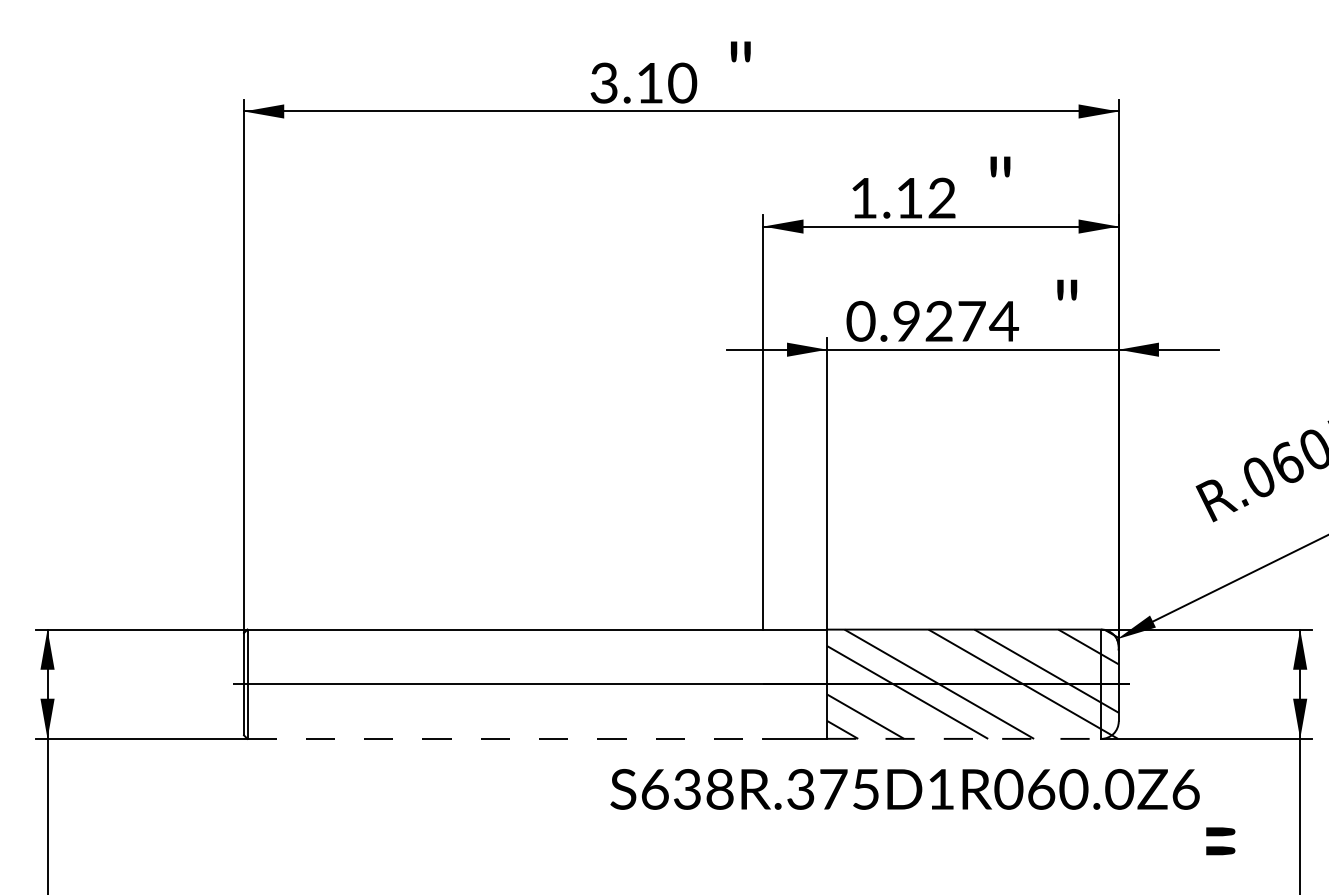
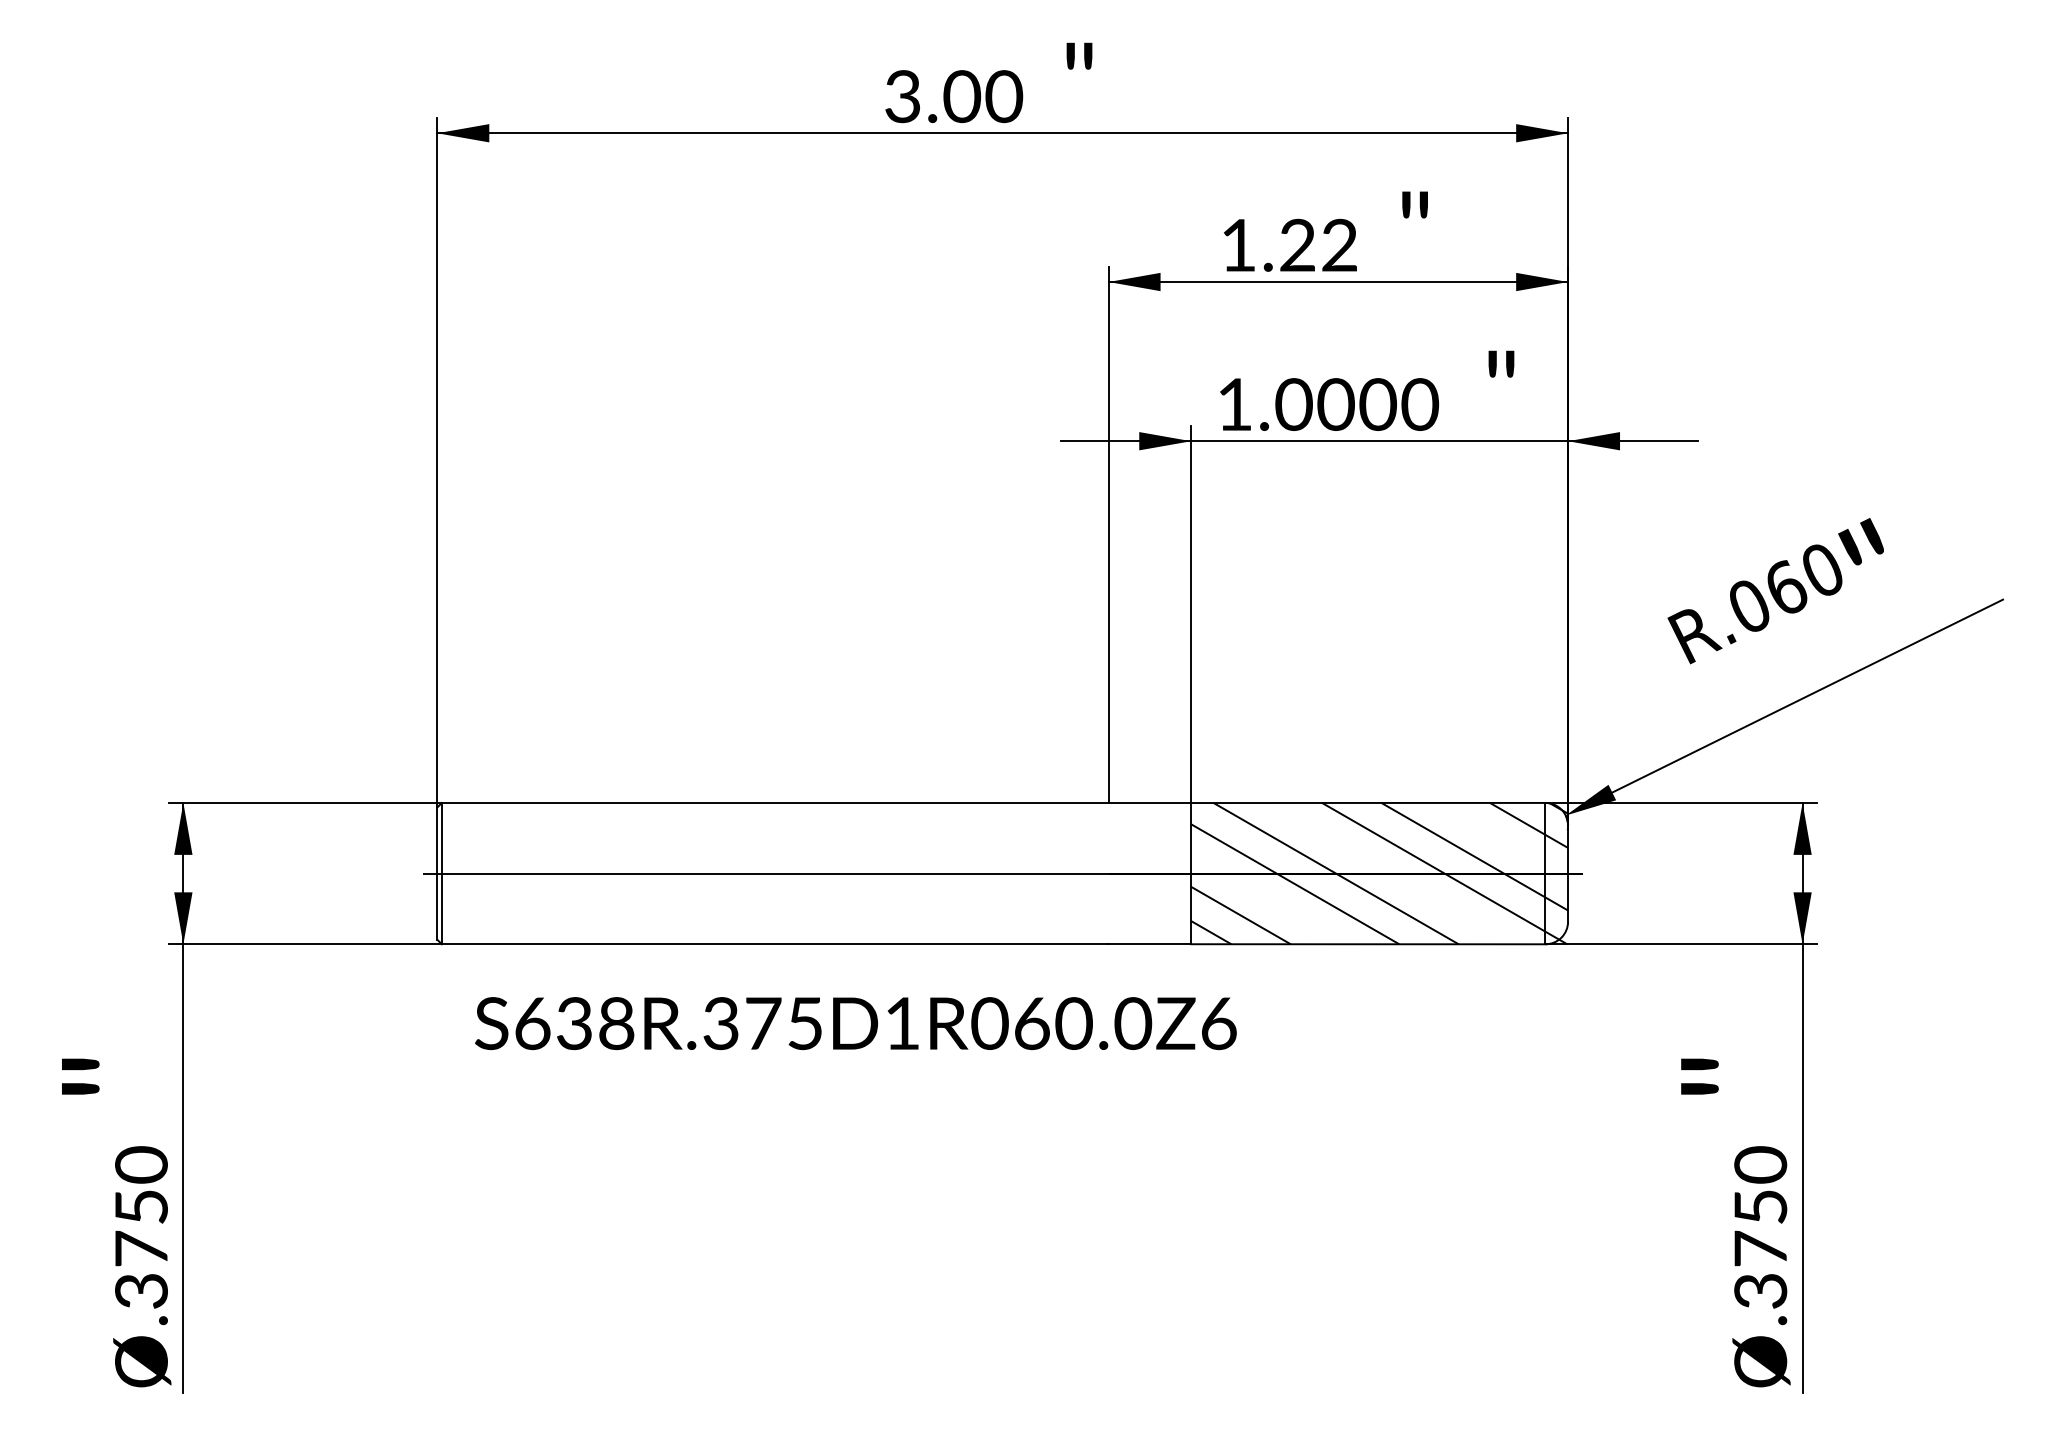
text: (650, 83) -> (962, 96), 3.10 -> 3.00
text: (909, 197) -> (1297, 244), 1.12 -> 1.22
text: (932, 321) -> (1327, 404), 0.9274 -> 1.0000
line: (505, 739) -> (775, 944), dashed -> solid
line: (964, 739) -> (1368, 944), dashed -> solid
text: (904, 789) -> (855, 1023), moved

